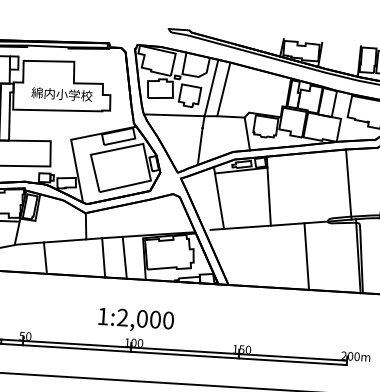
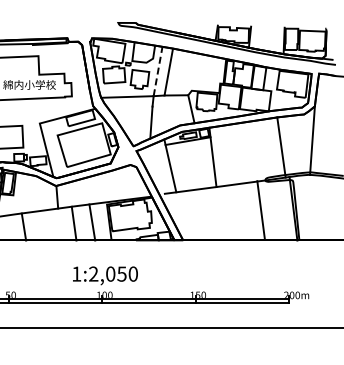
line: (211, 88) -> (158, 71), solid -> dashed
line: (306, 256) -> (260, 209), moved
text: (154, 318) -> (121, 273), 1:2,000 -> 1:2,050

